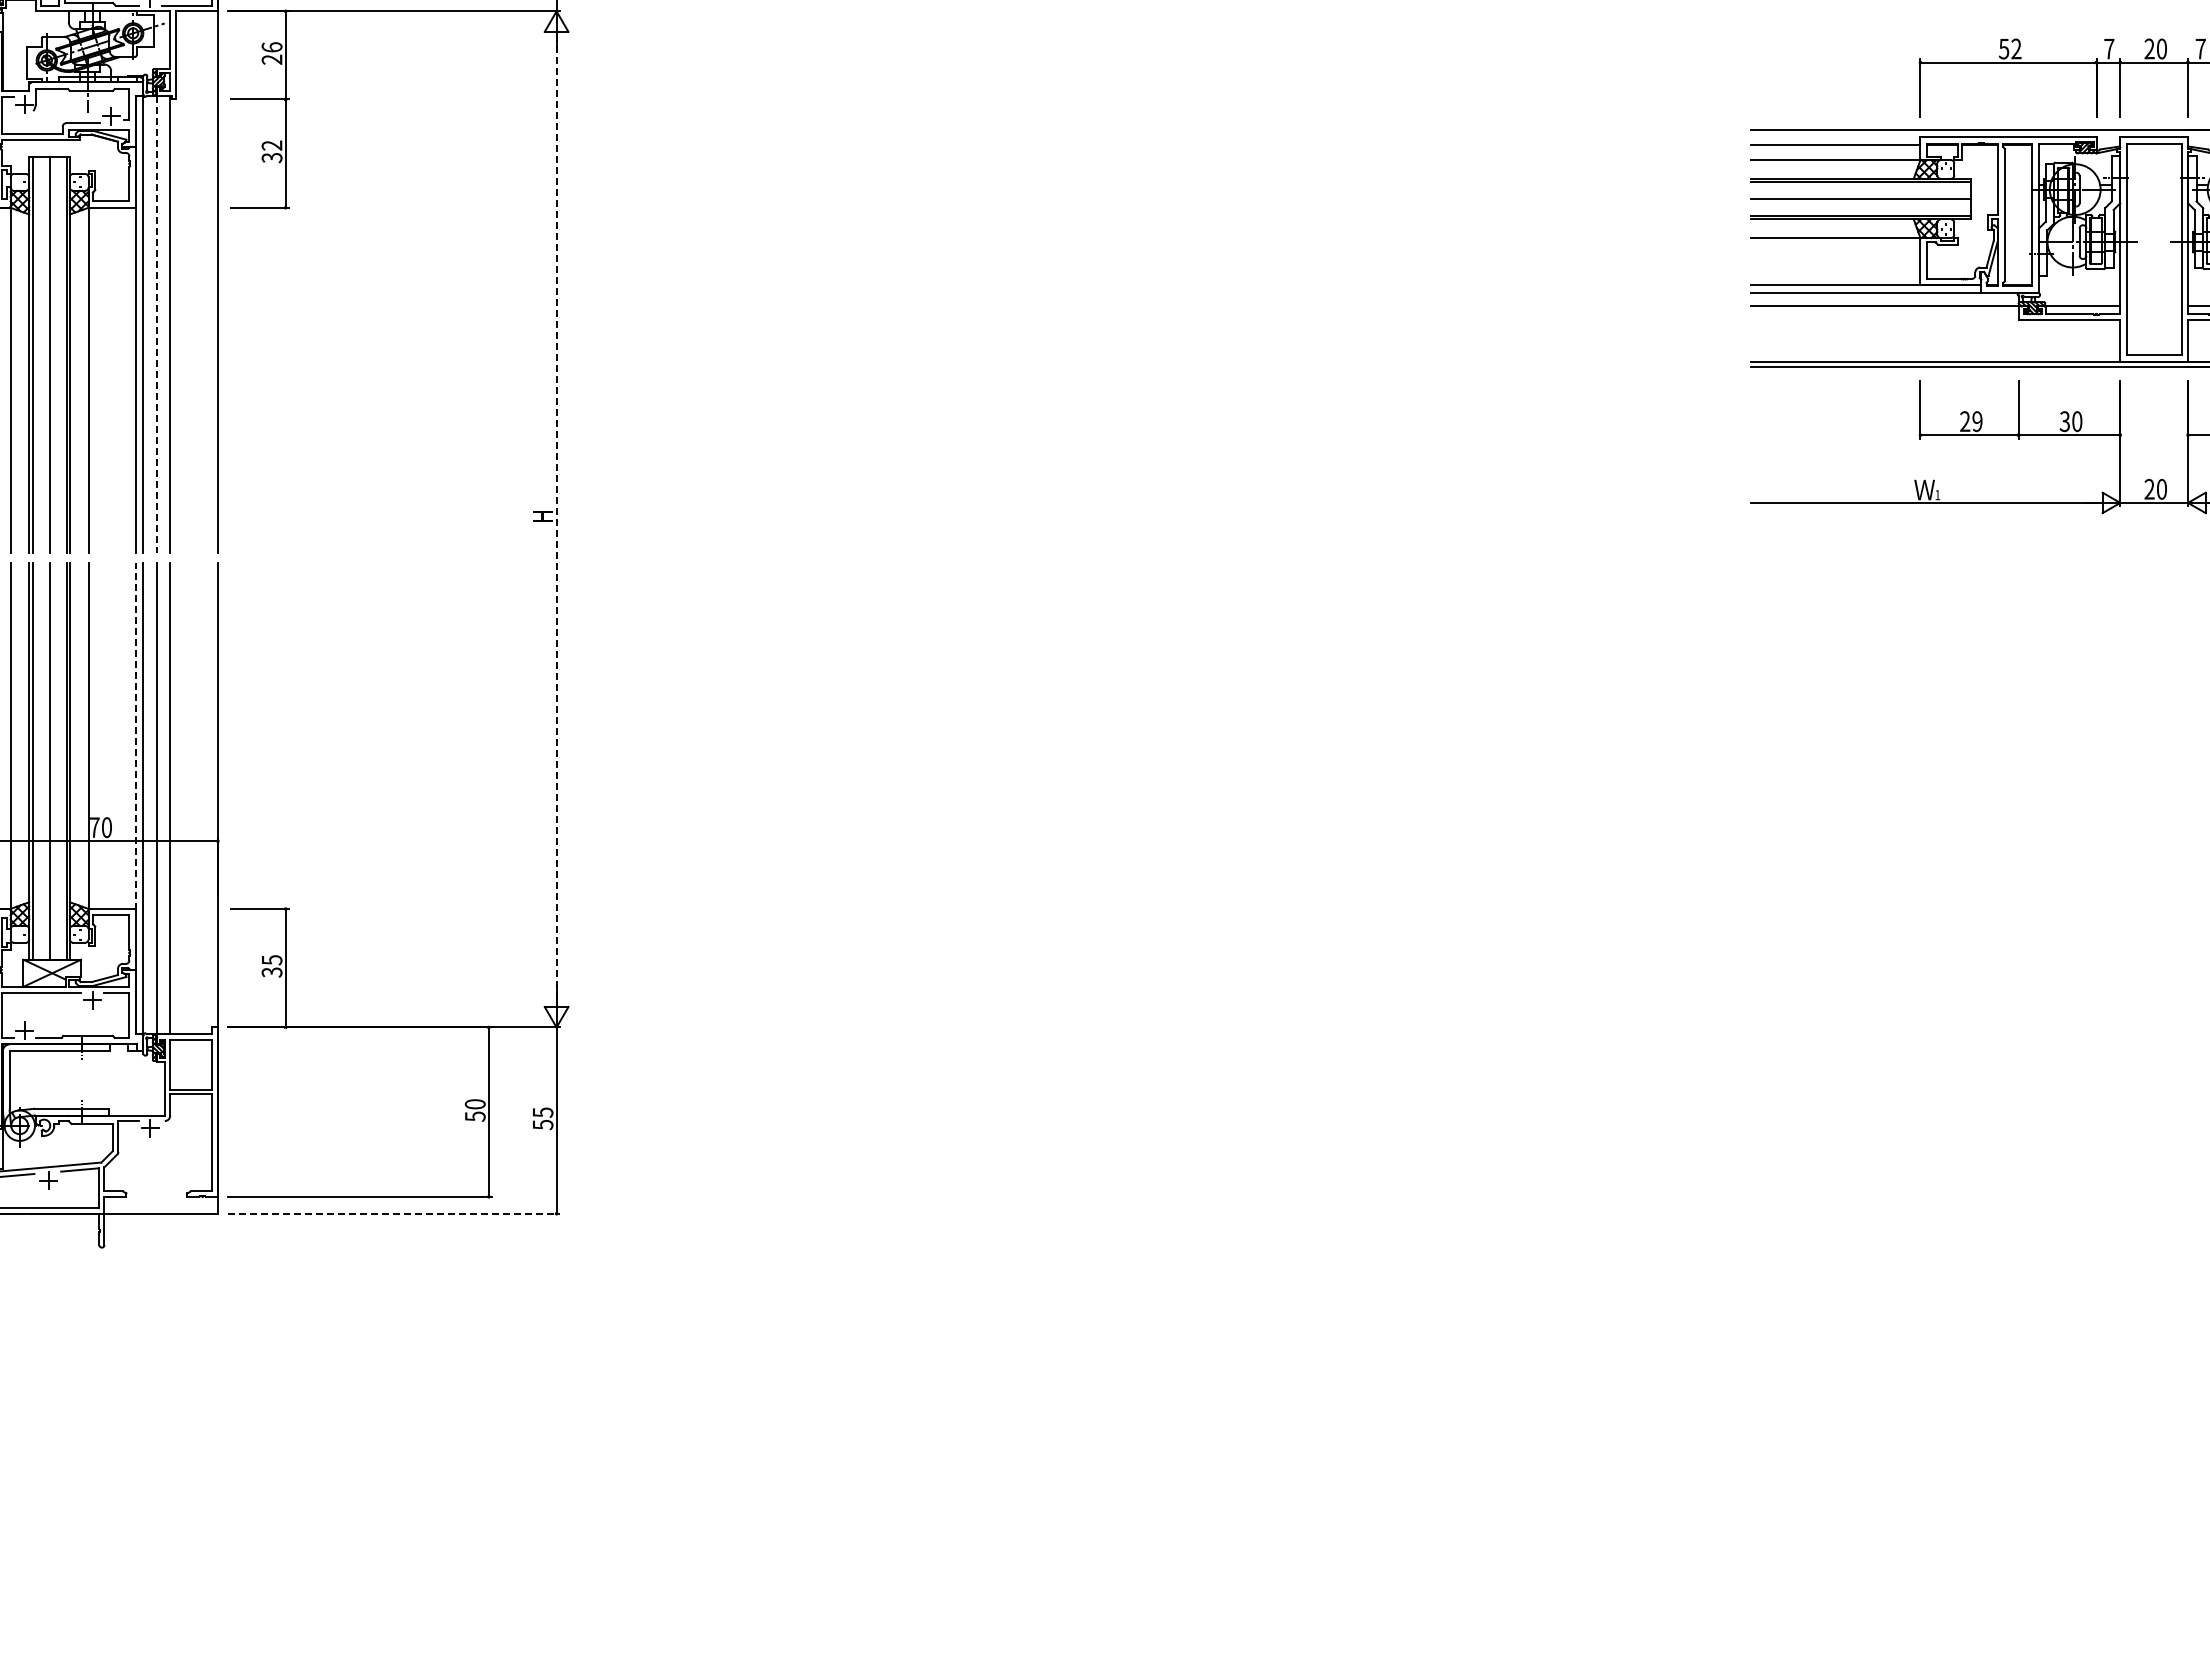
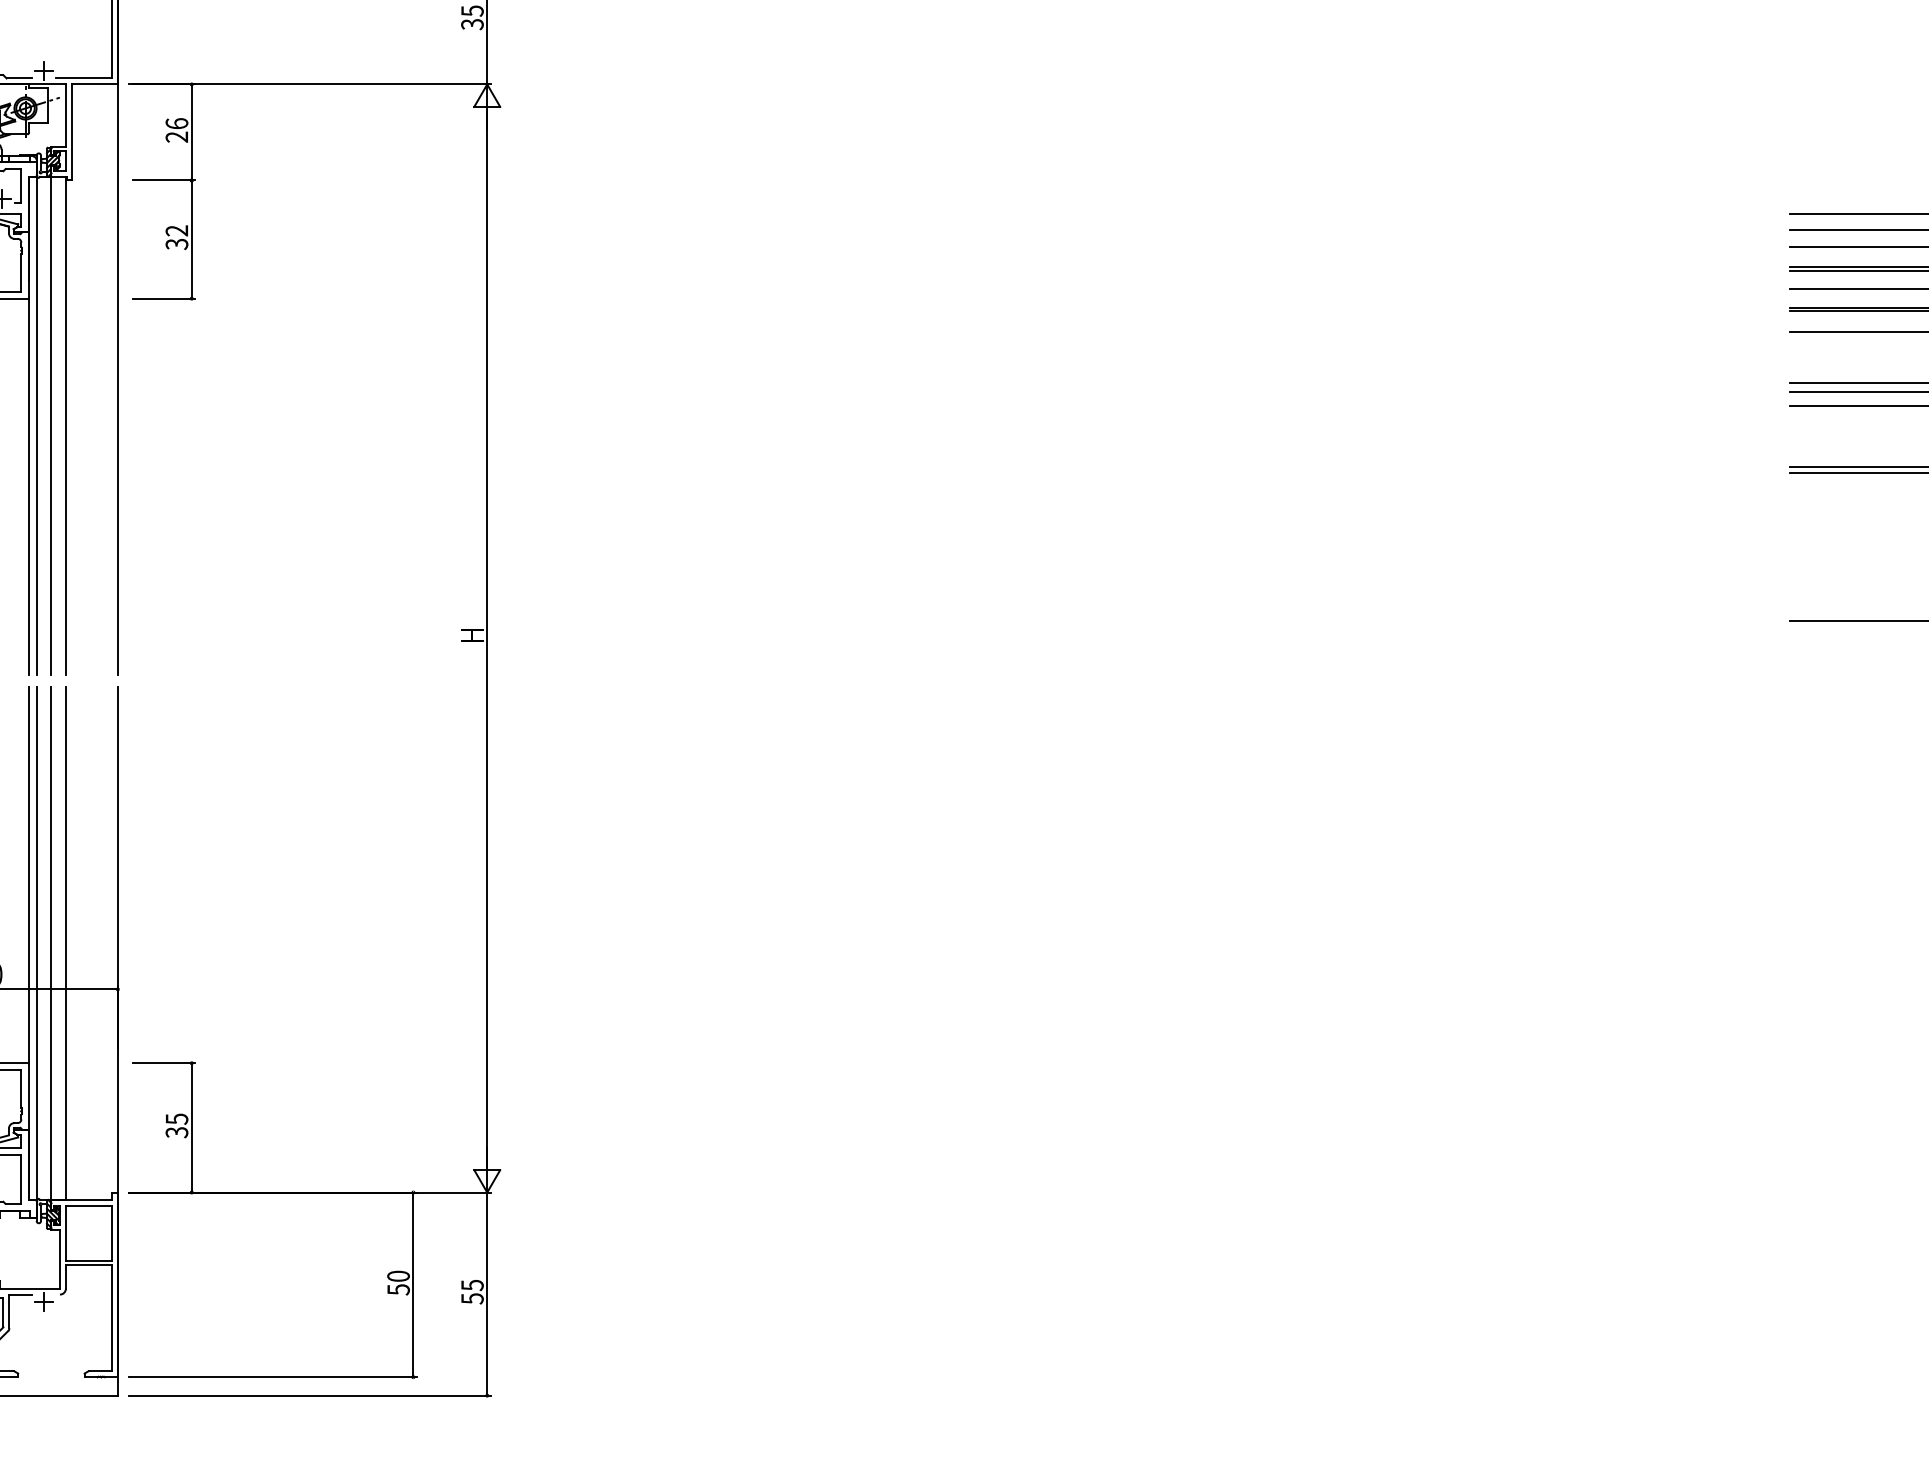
line: (156, 324) -> (50, 425), dashed -> solid
line: (556, 519) -> (487, 638), dashed -> solid
line: (135, 736) -> (28, 875), dashed -> solid
line: (394, 1213) -> (310, 1395), dashed -> solid

